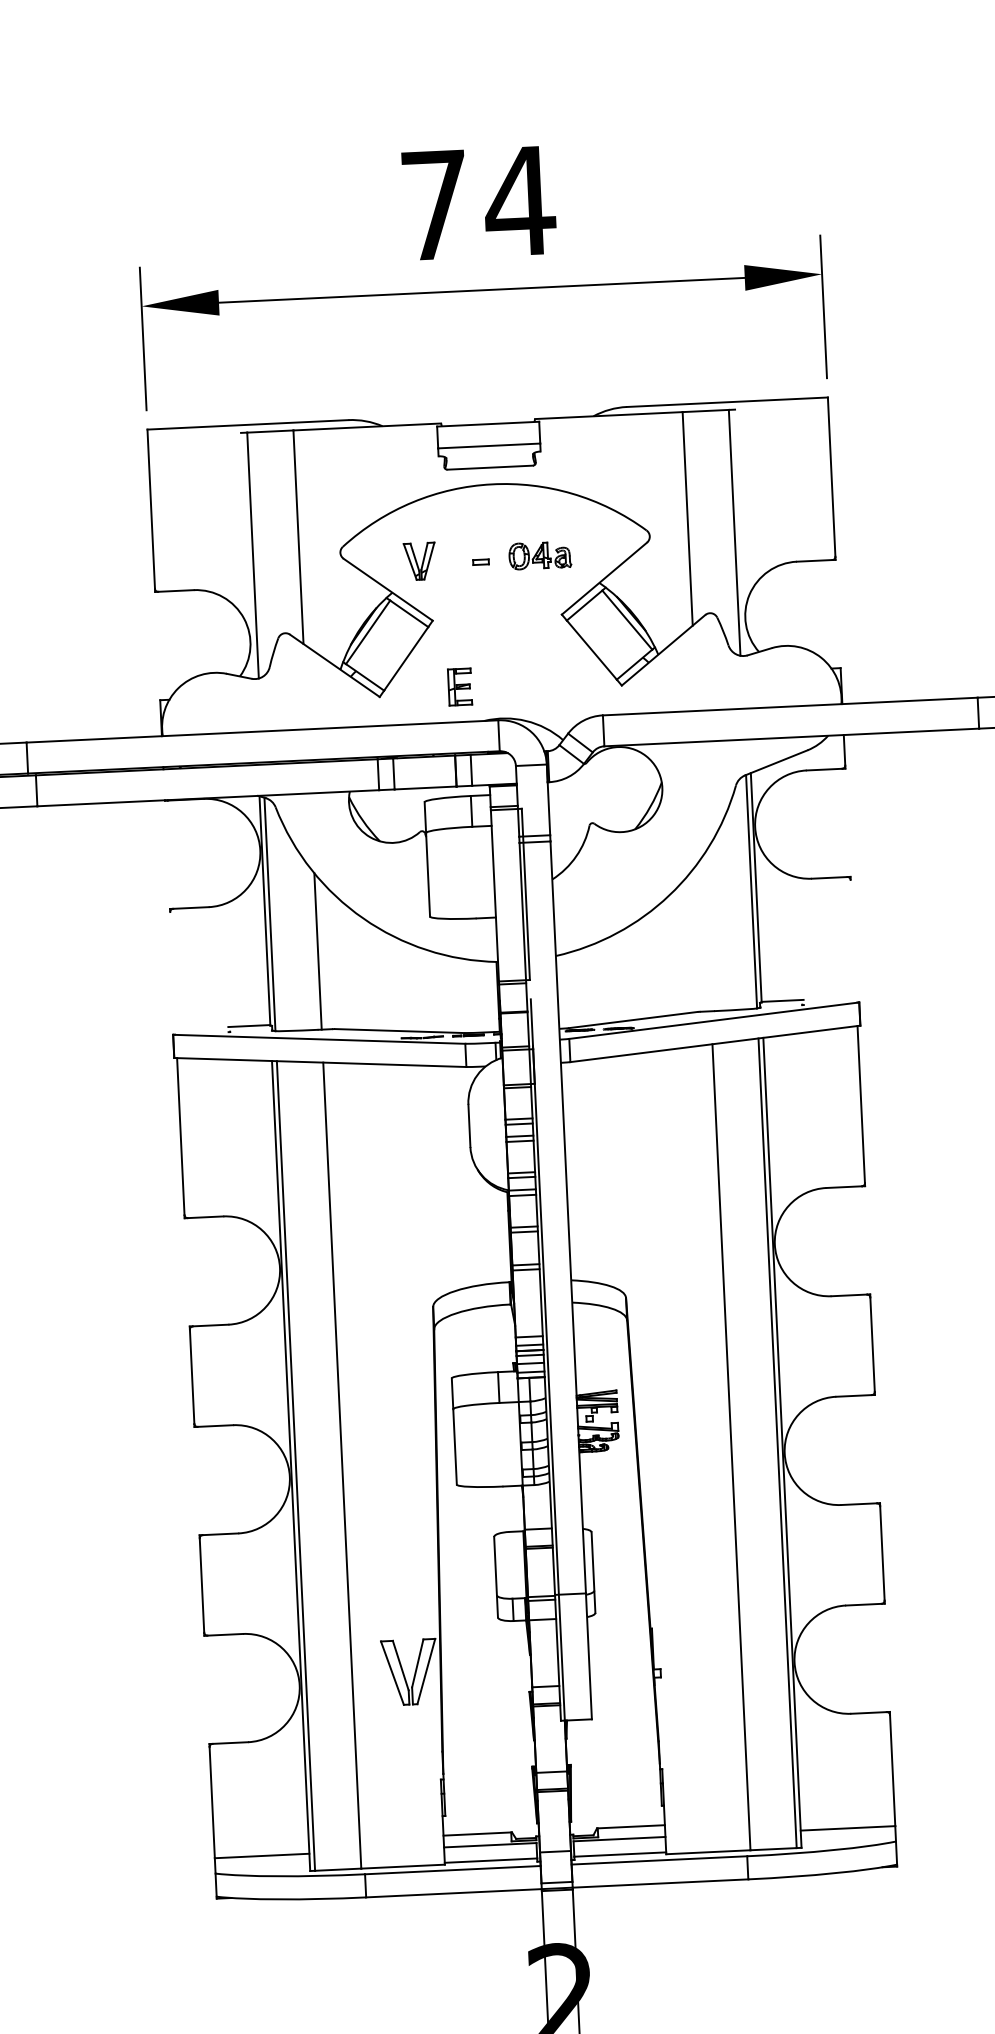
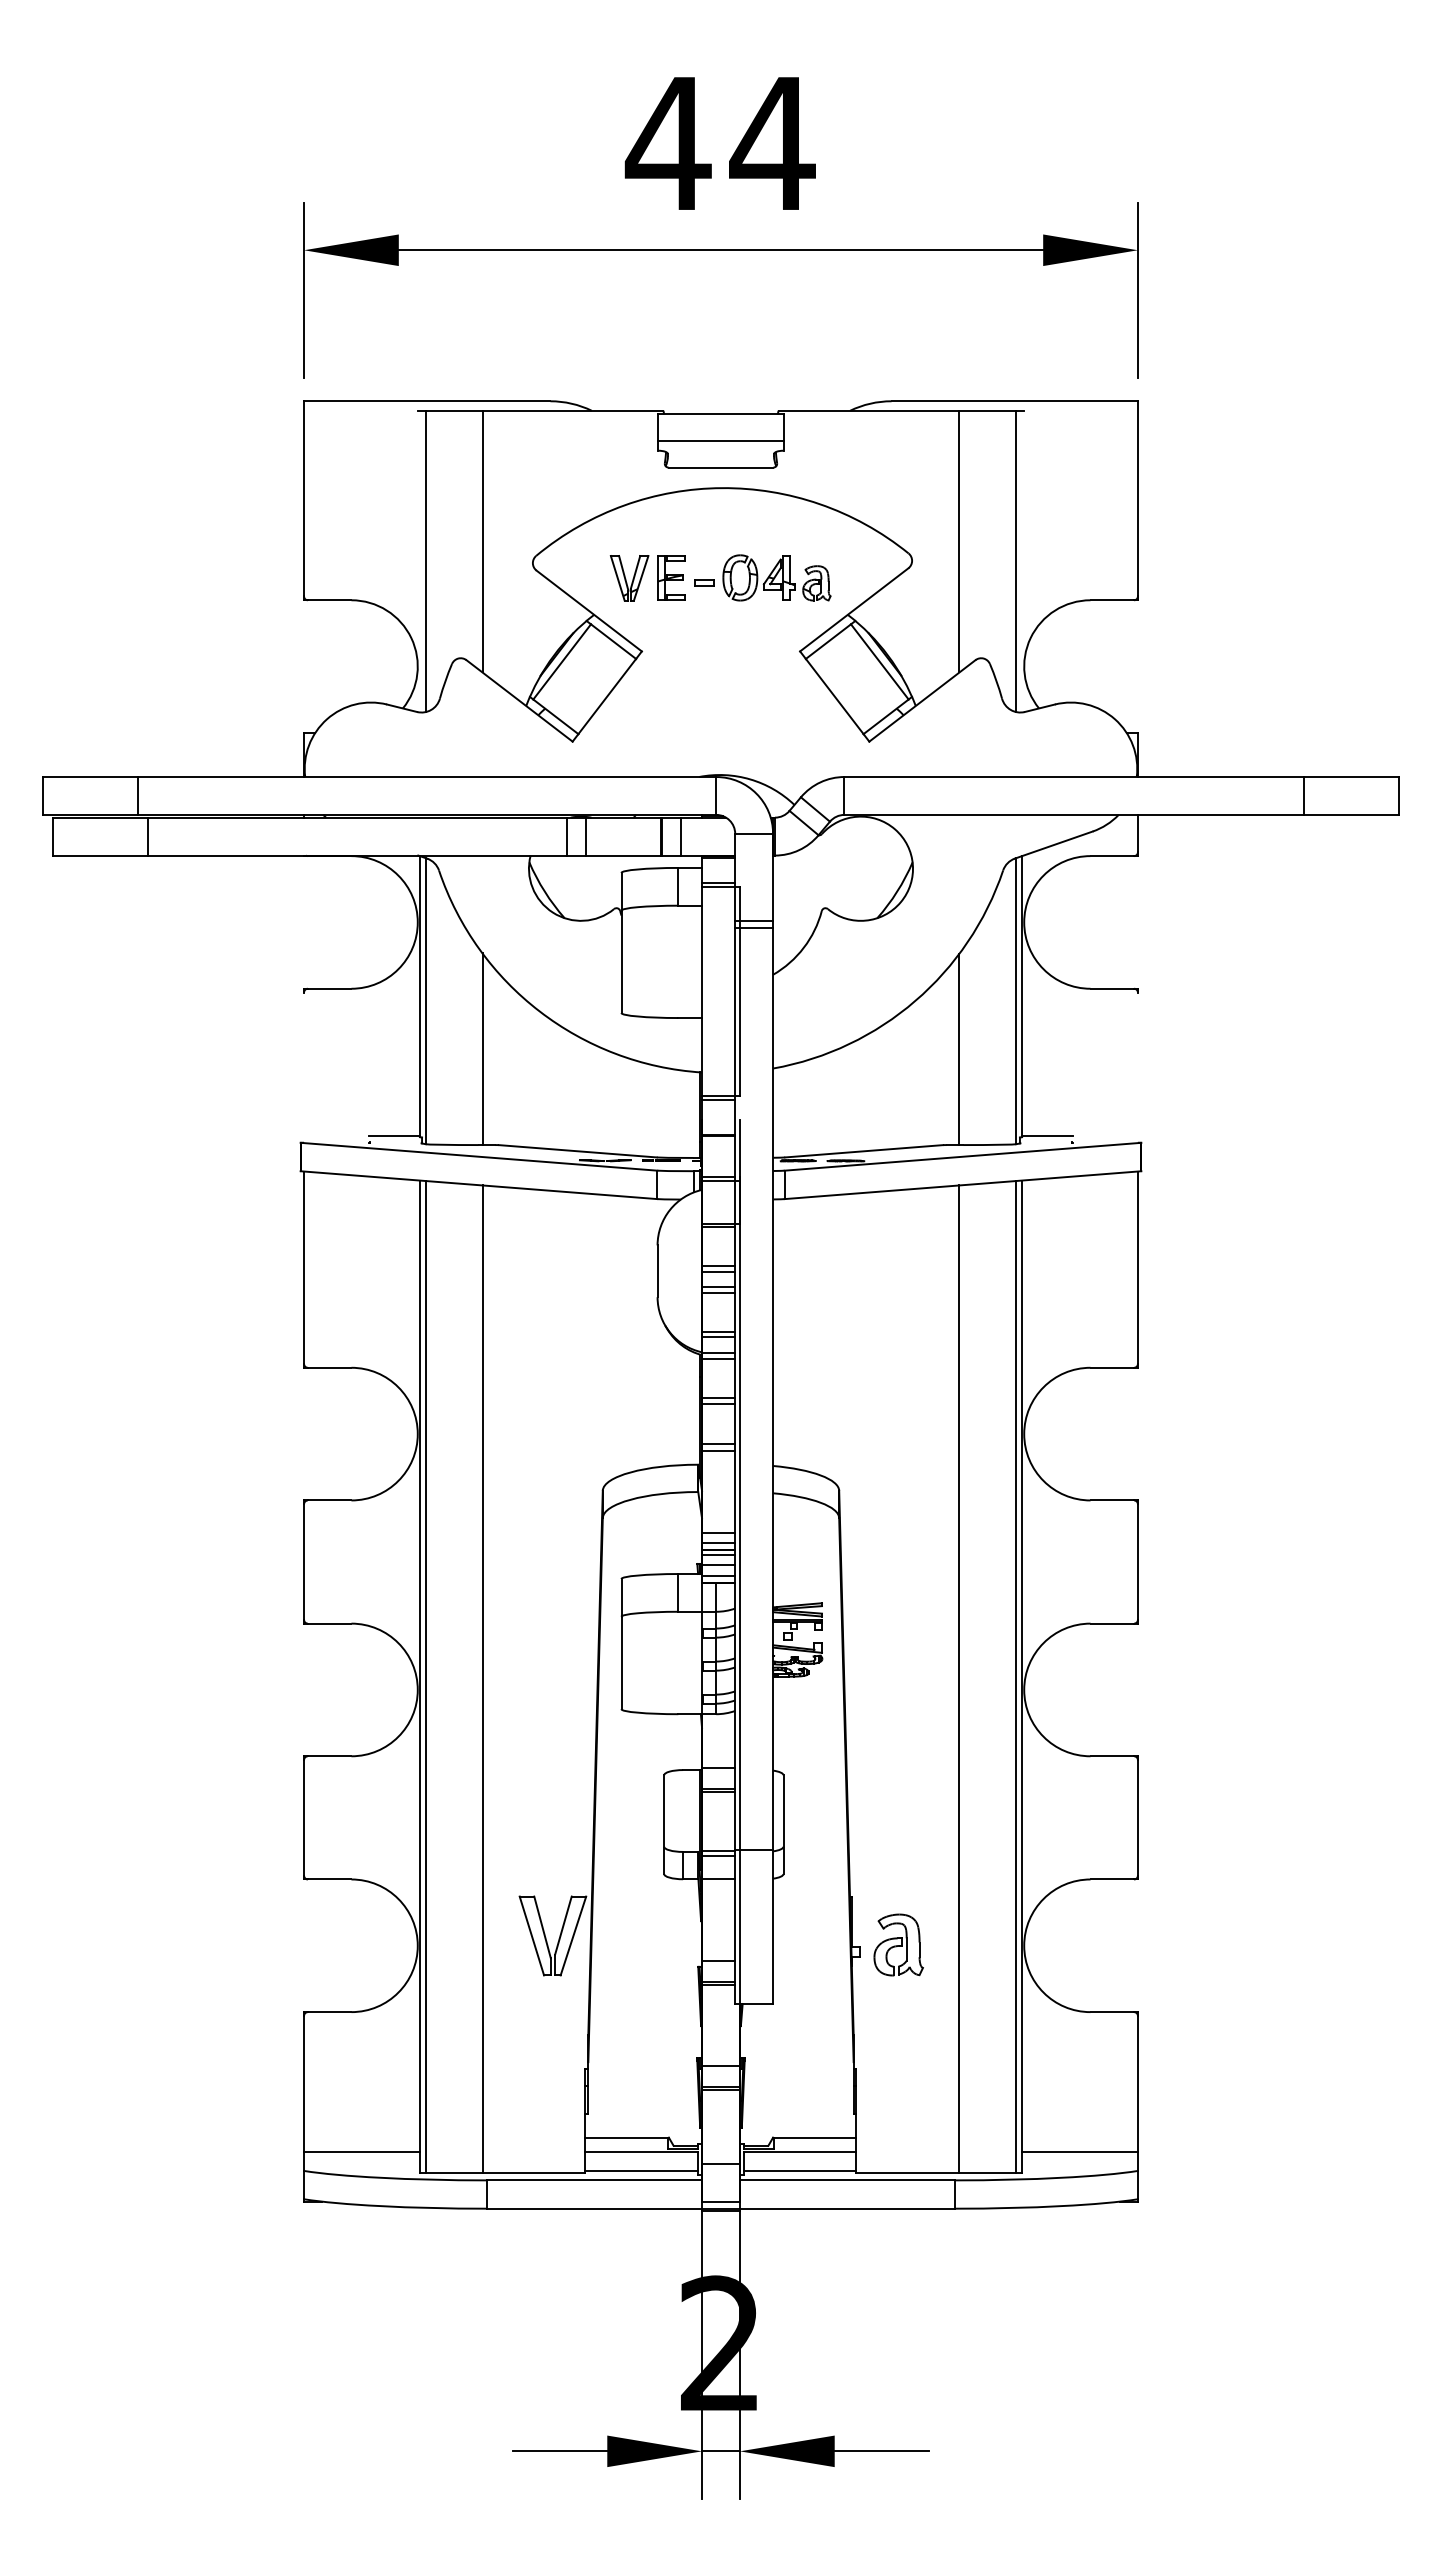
text: (434, 205) -> (667, 143), 74 -> 44
part: (539, 555) -> (776, 577), size x1.43
part: (460, 686) -> (671, 577), moved
line: (707, 933) -> (959, 1049), added
part: (691, 1665) -> (898, 1944), added

